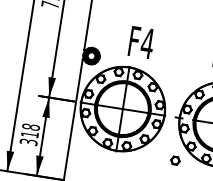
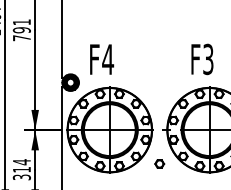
text: (142, 42) -> (102, 59), moved
text: (30, 127) -> (21, 162), 318 -> 314
part: (175, 160) -> (159, 163), moved

